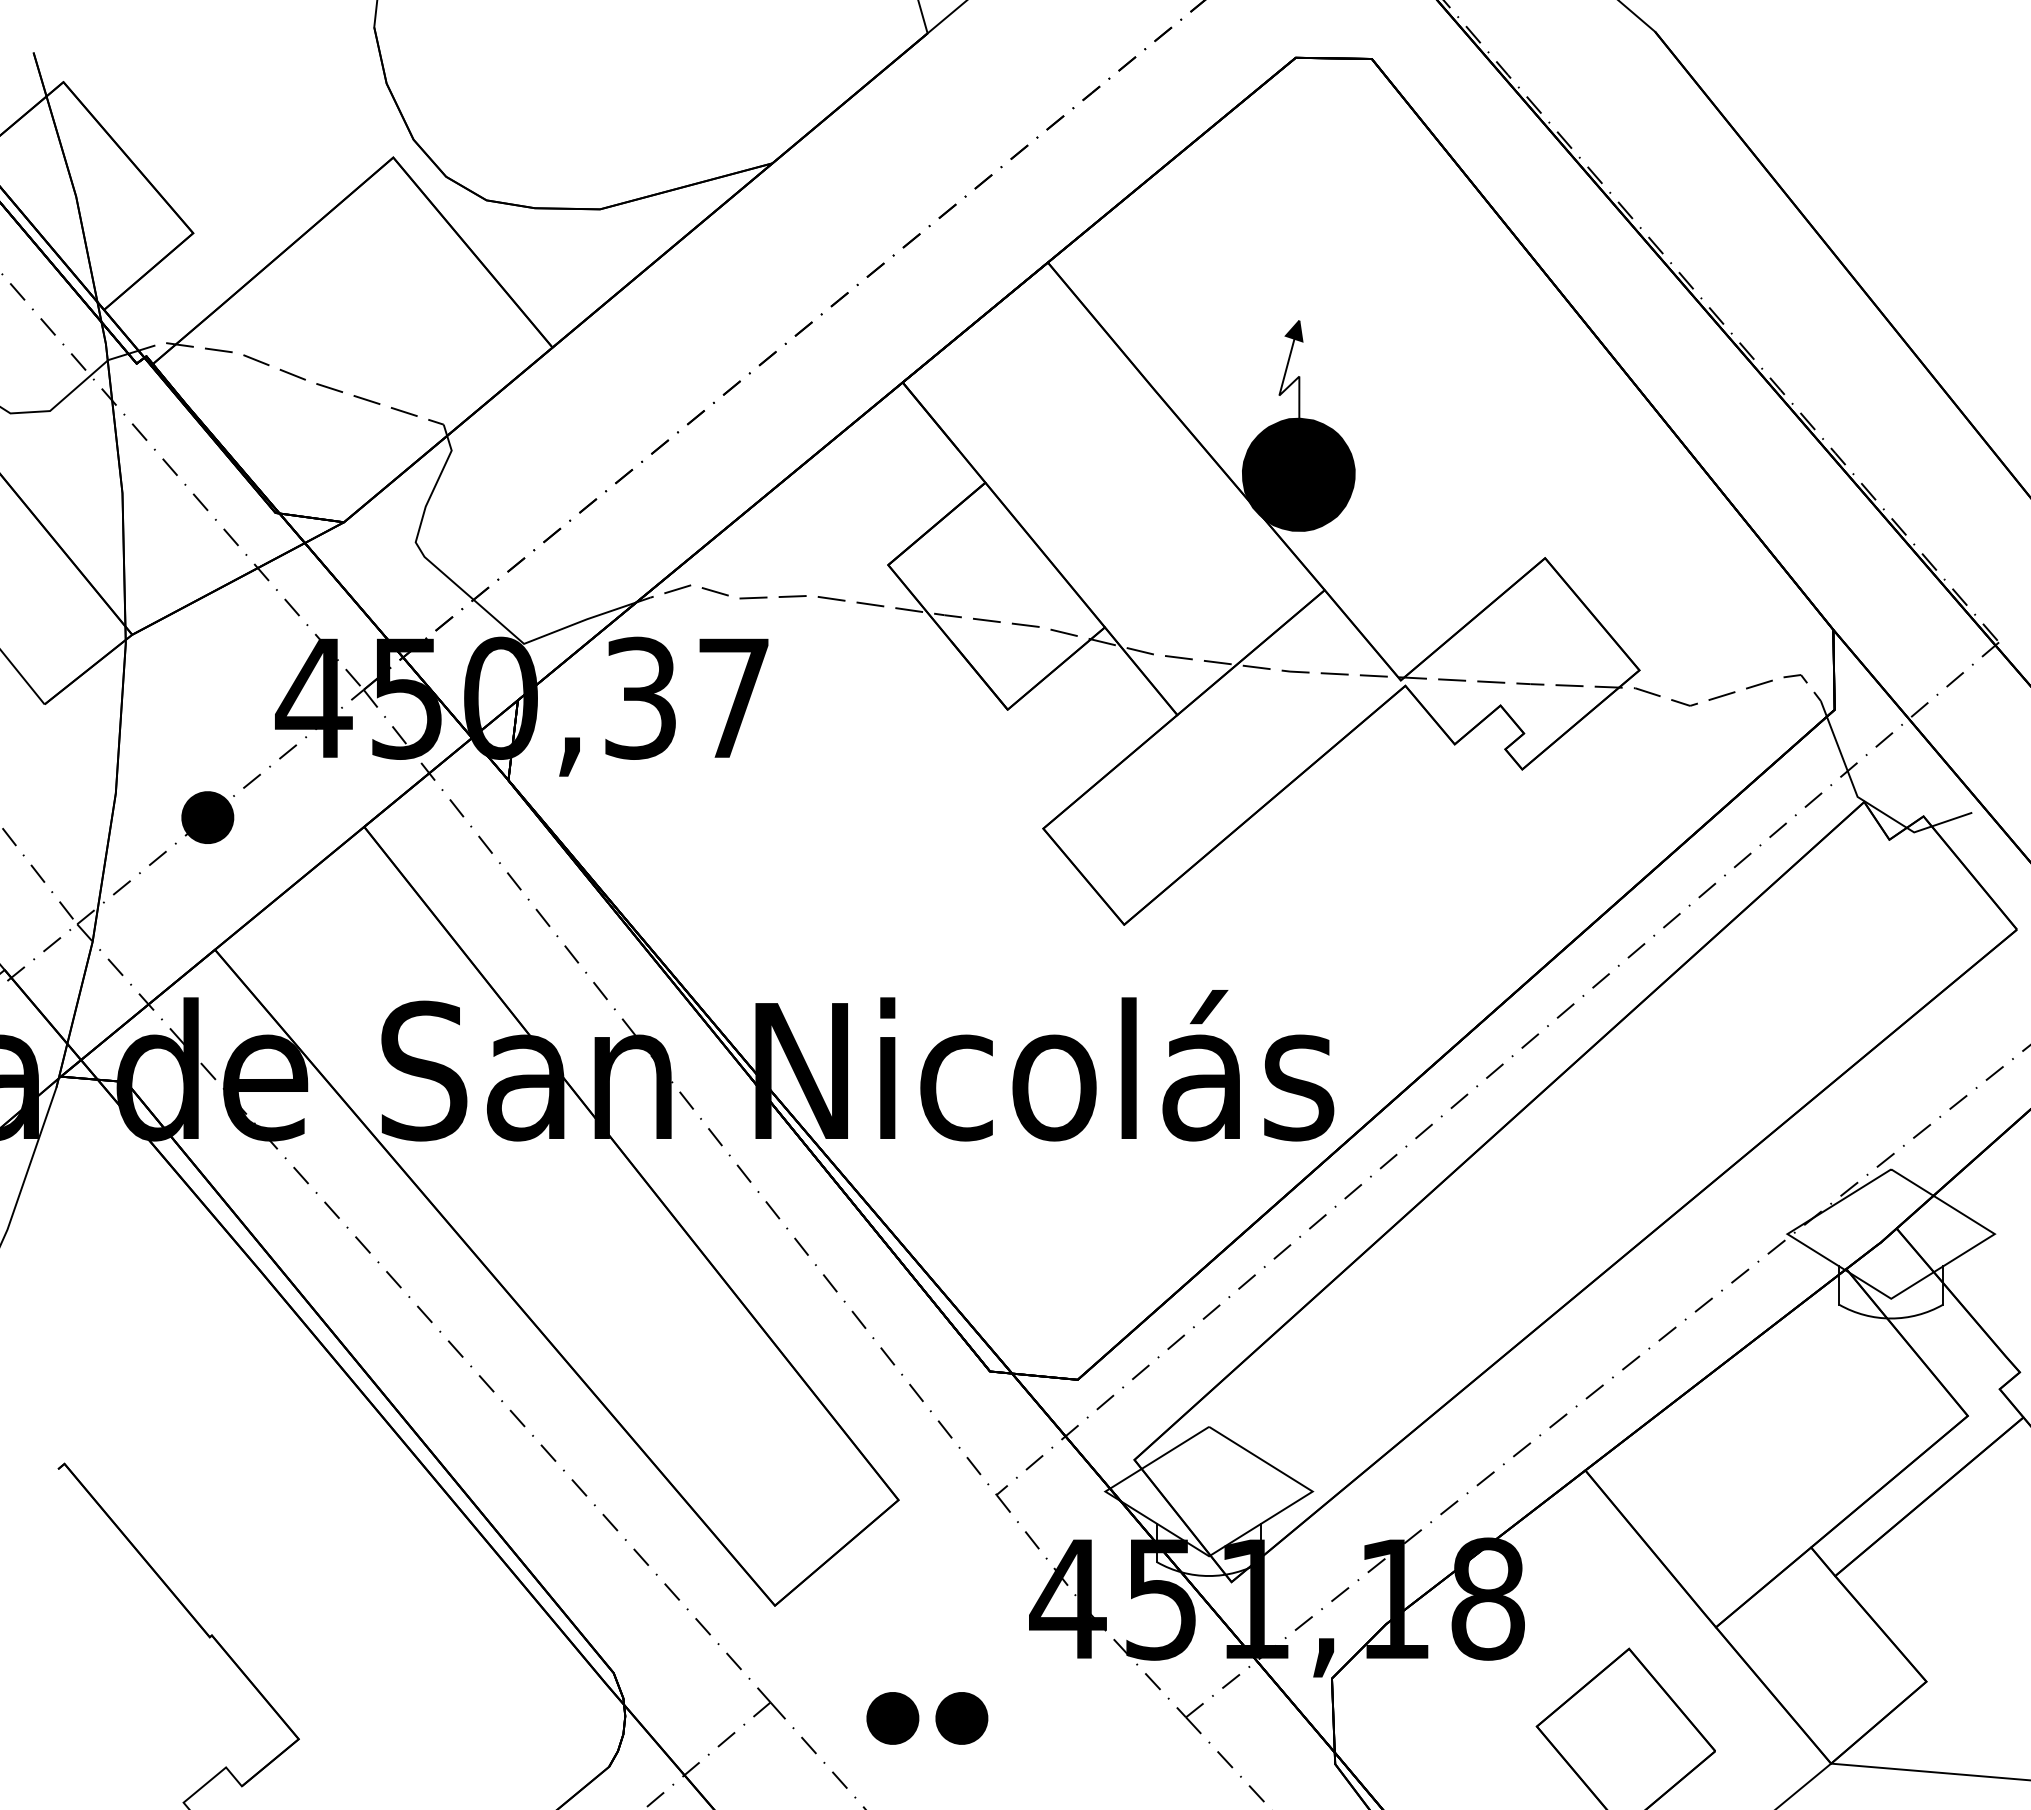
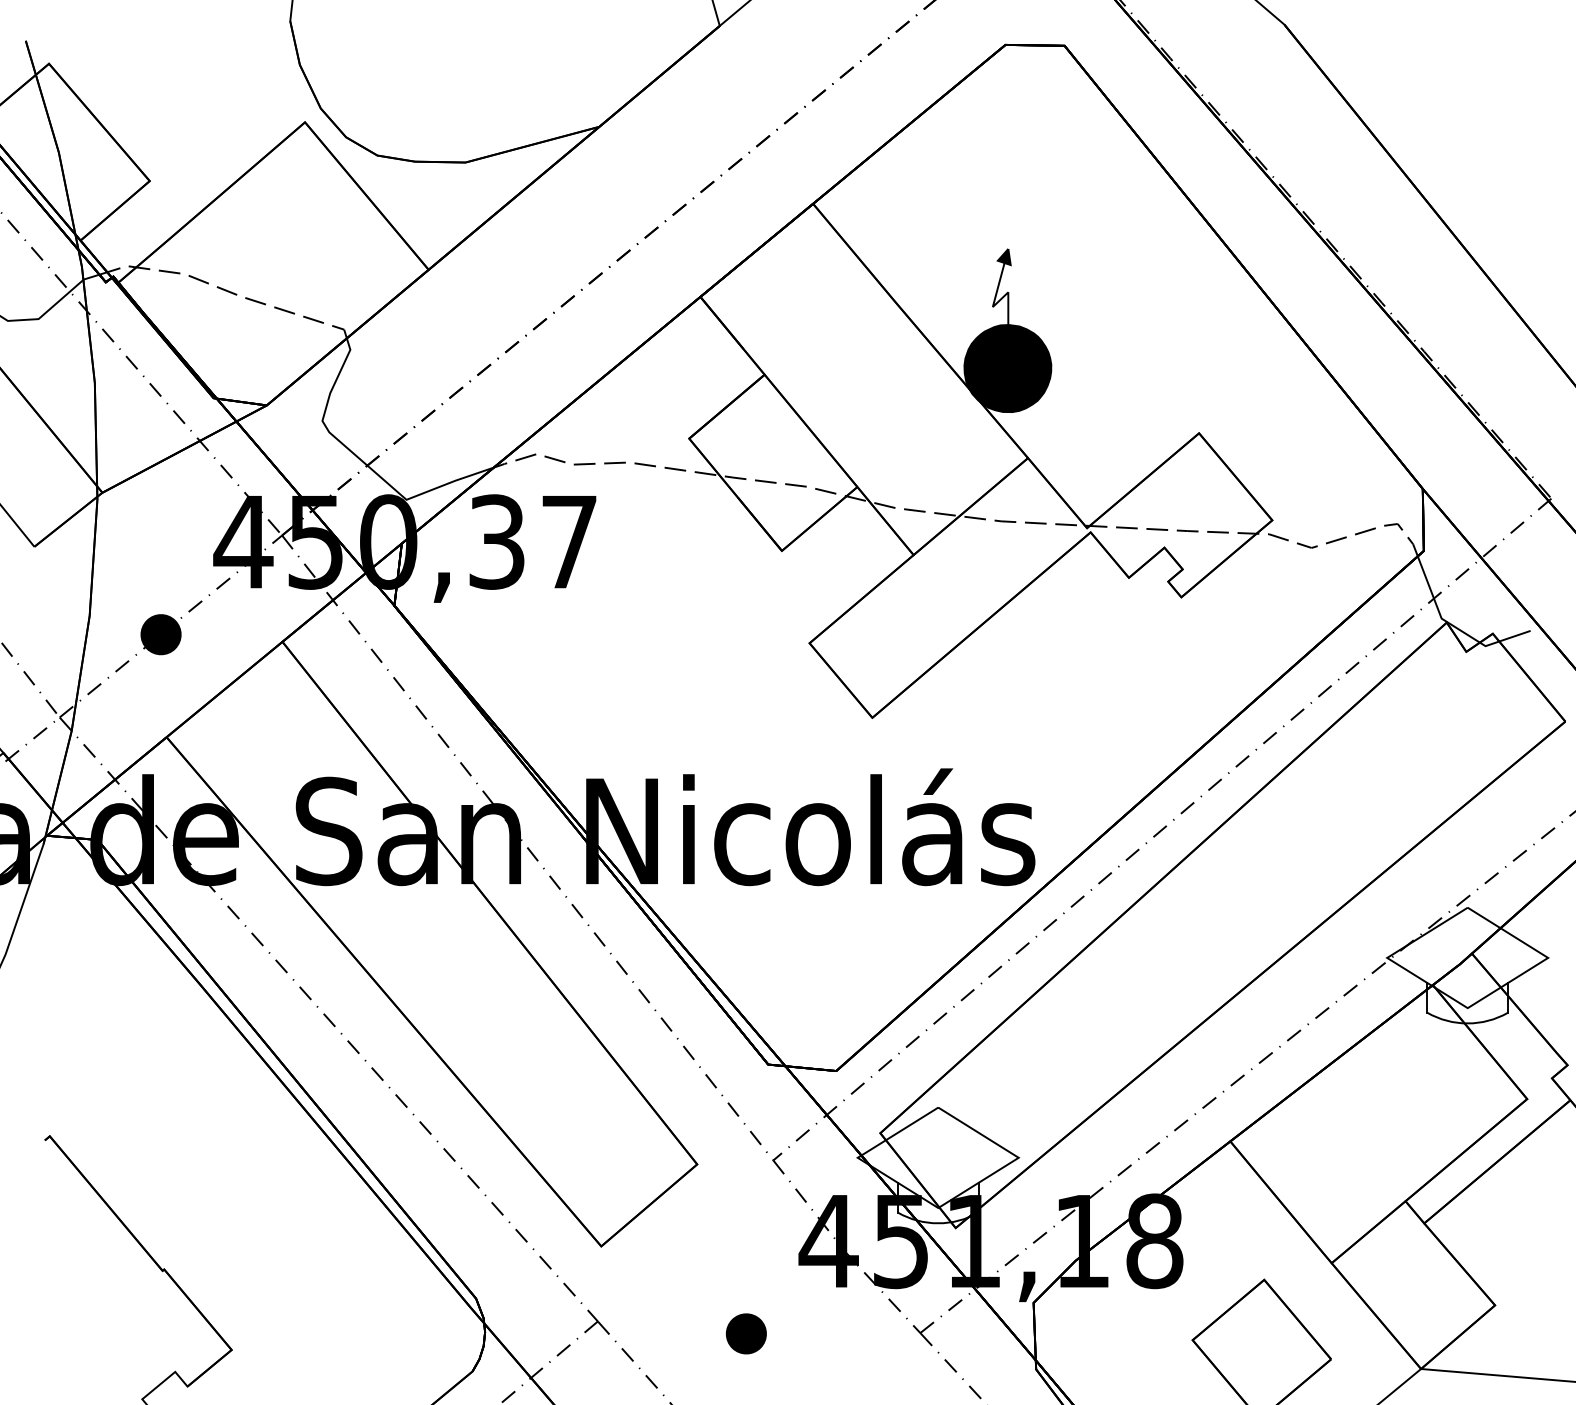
part: (892, 1718) -> (692, 1333), removed

